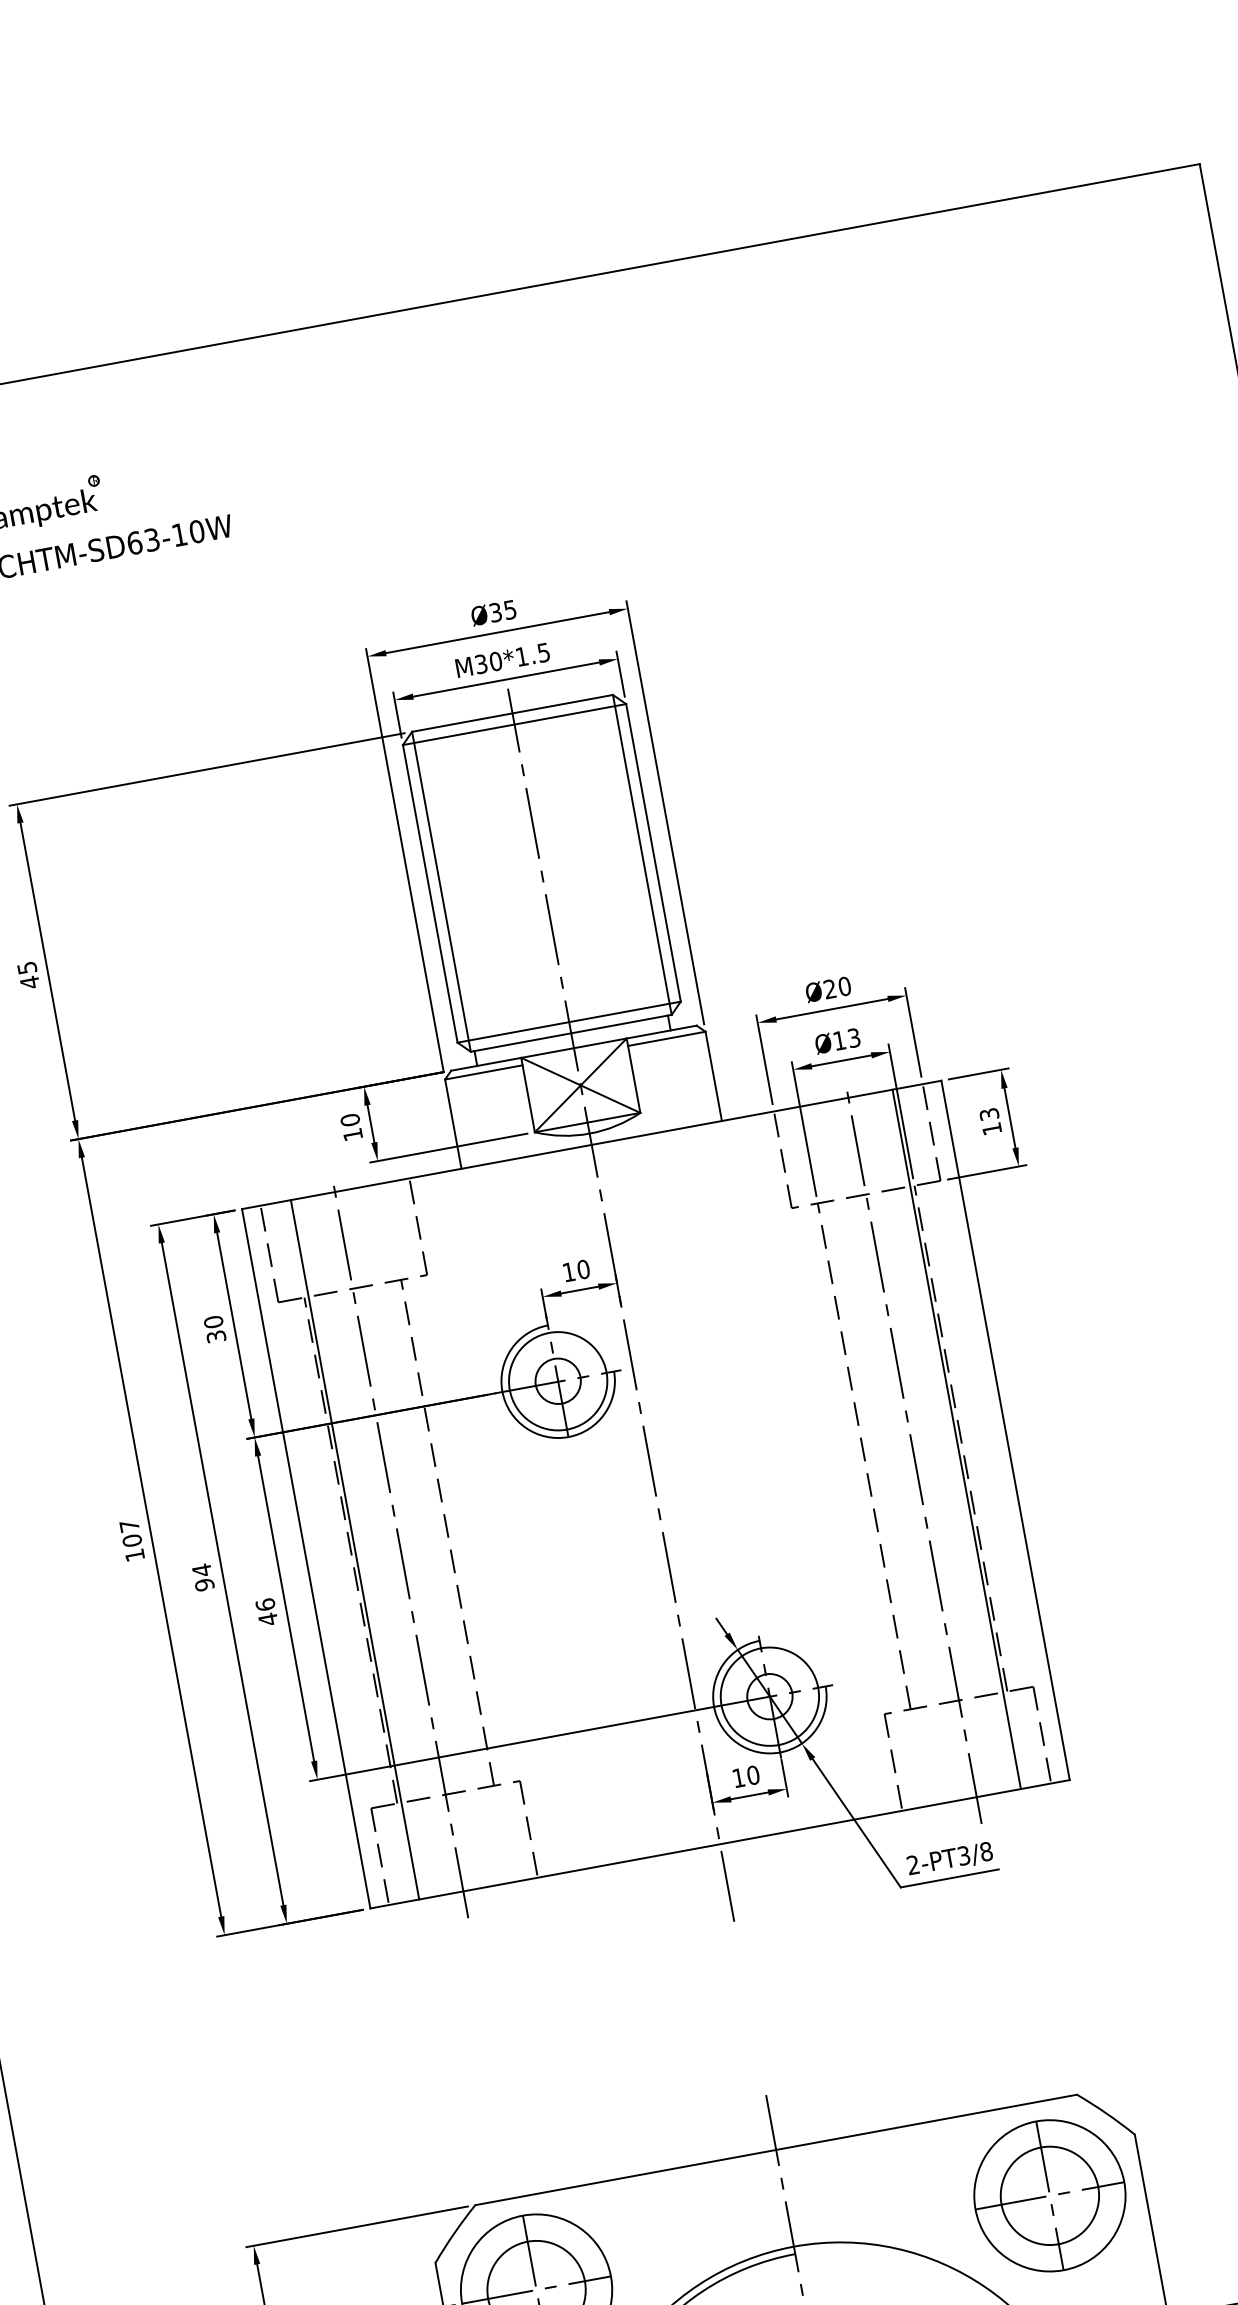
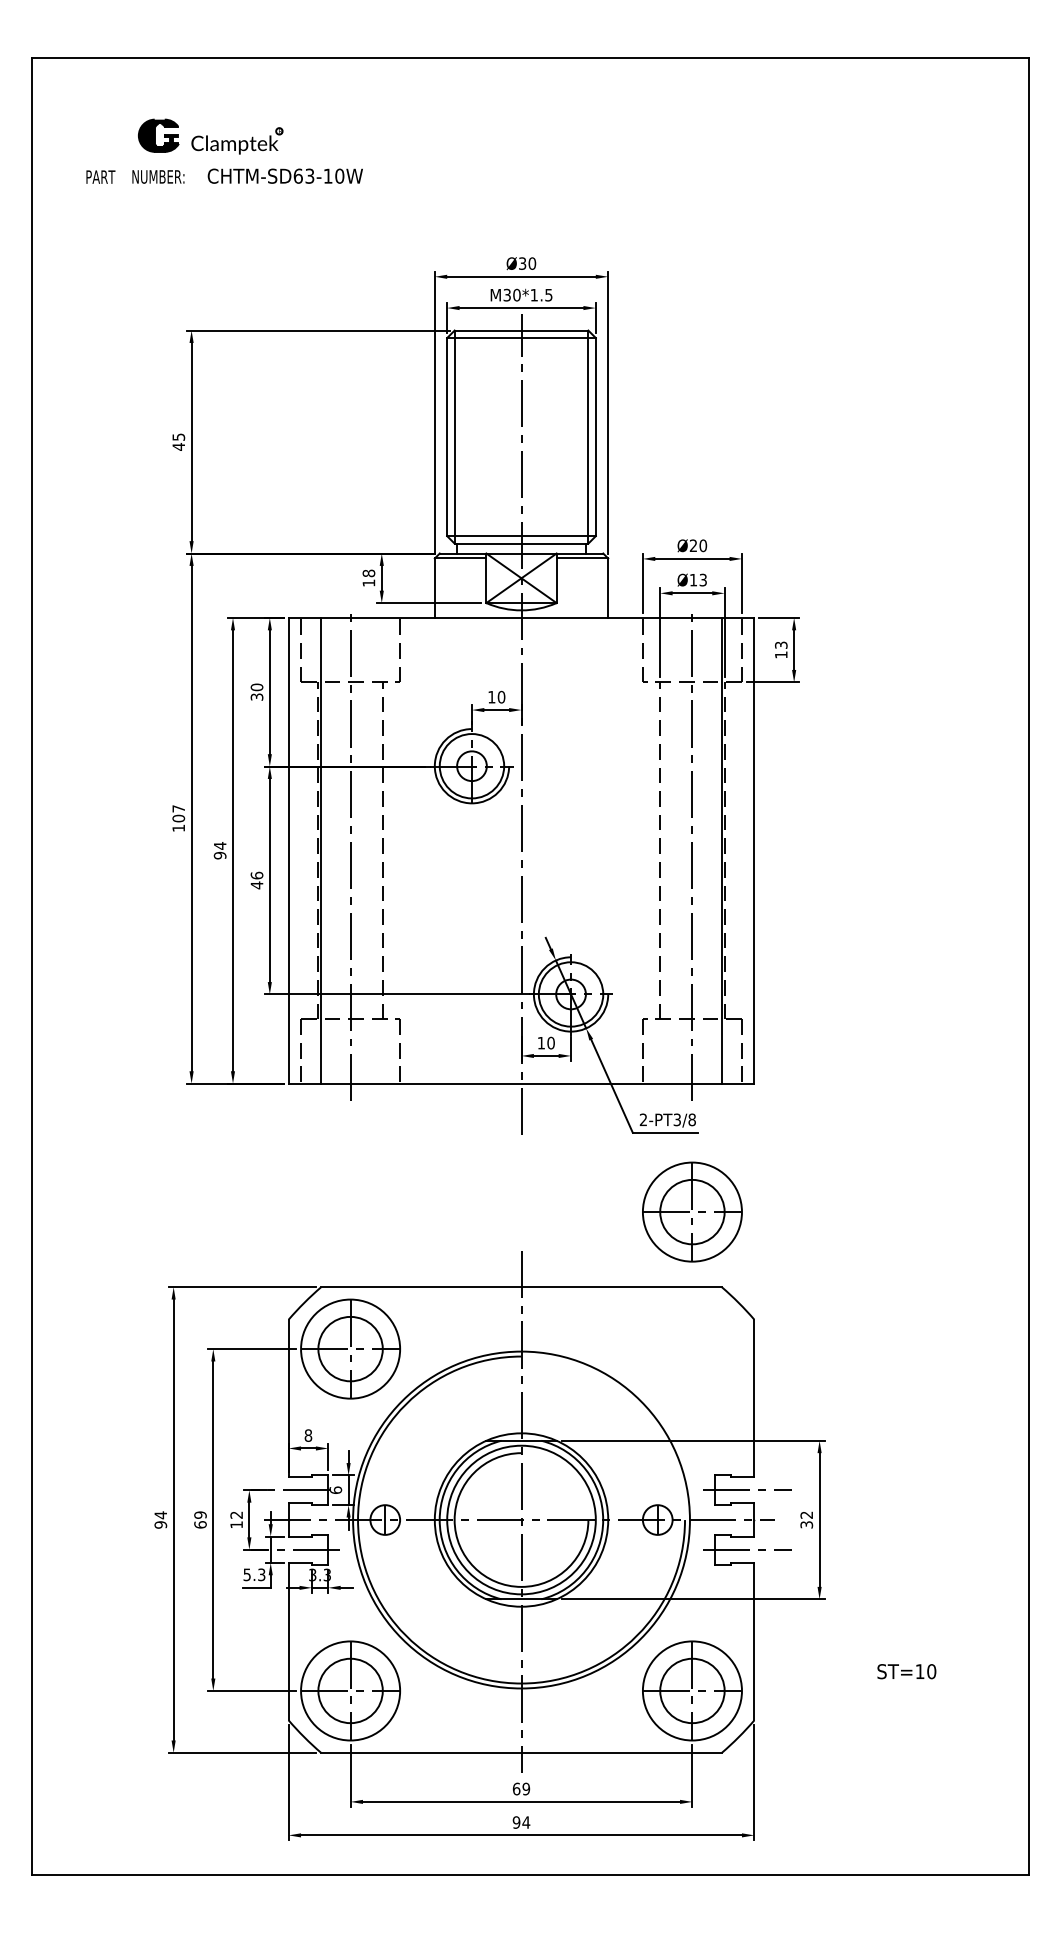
text: (510, 609) -> (532, 263), Ø35 -> Ø30
text: (349, 1120) -> (368, 573), 10 -> 18
part: (1049, 2194) -> (692, 1211), moved

